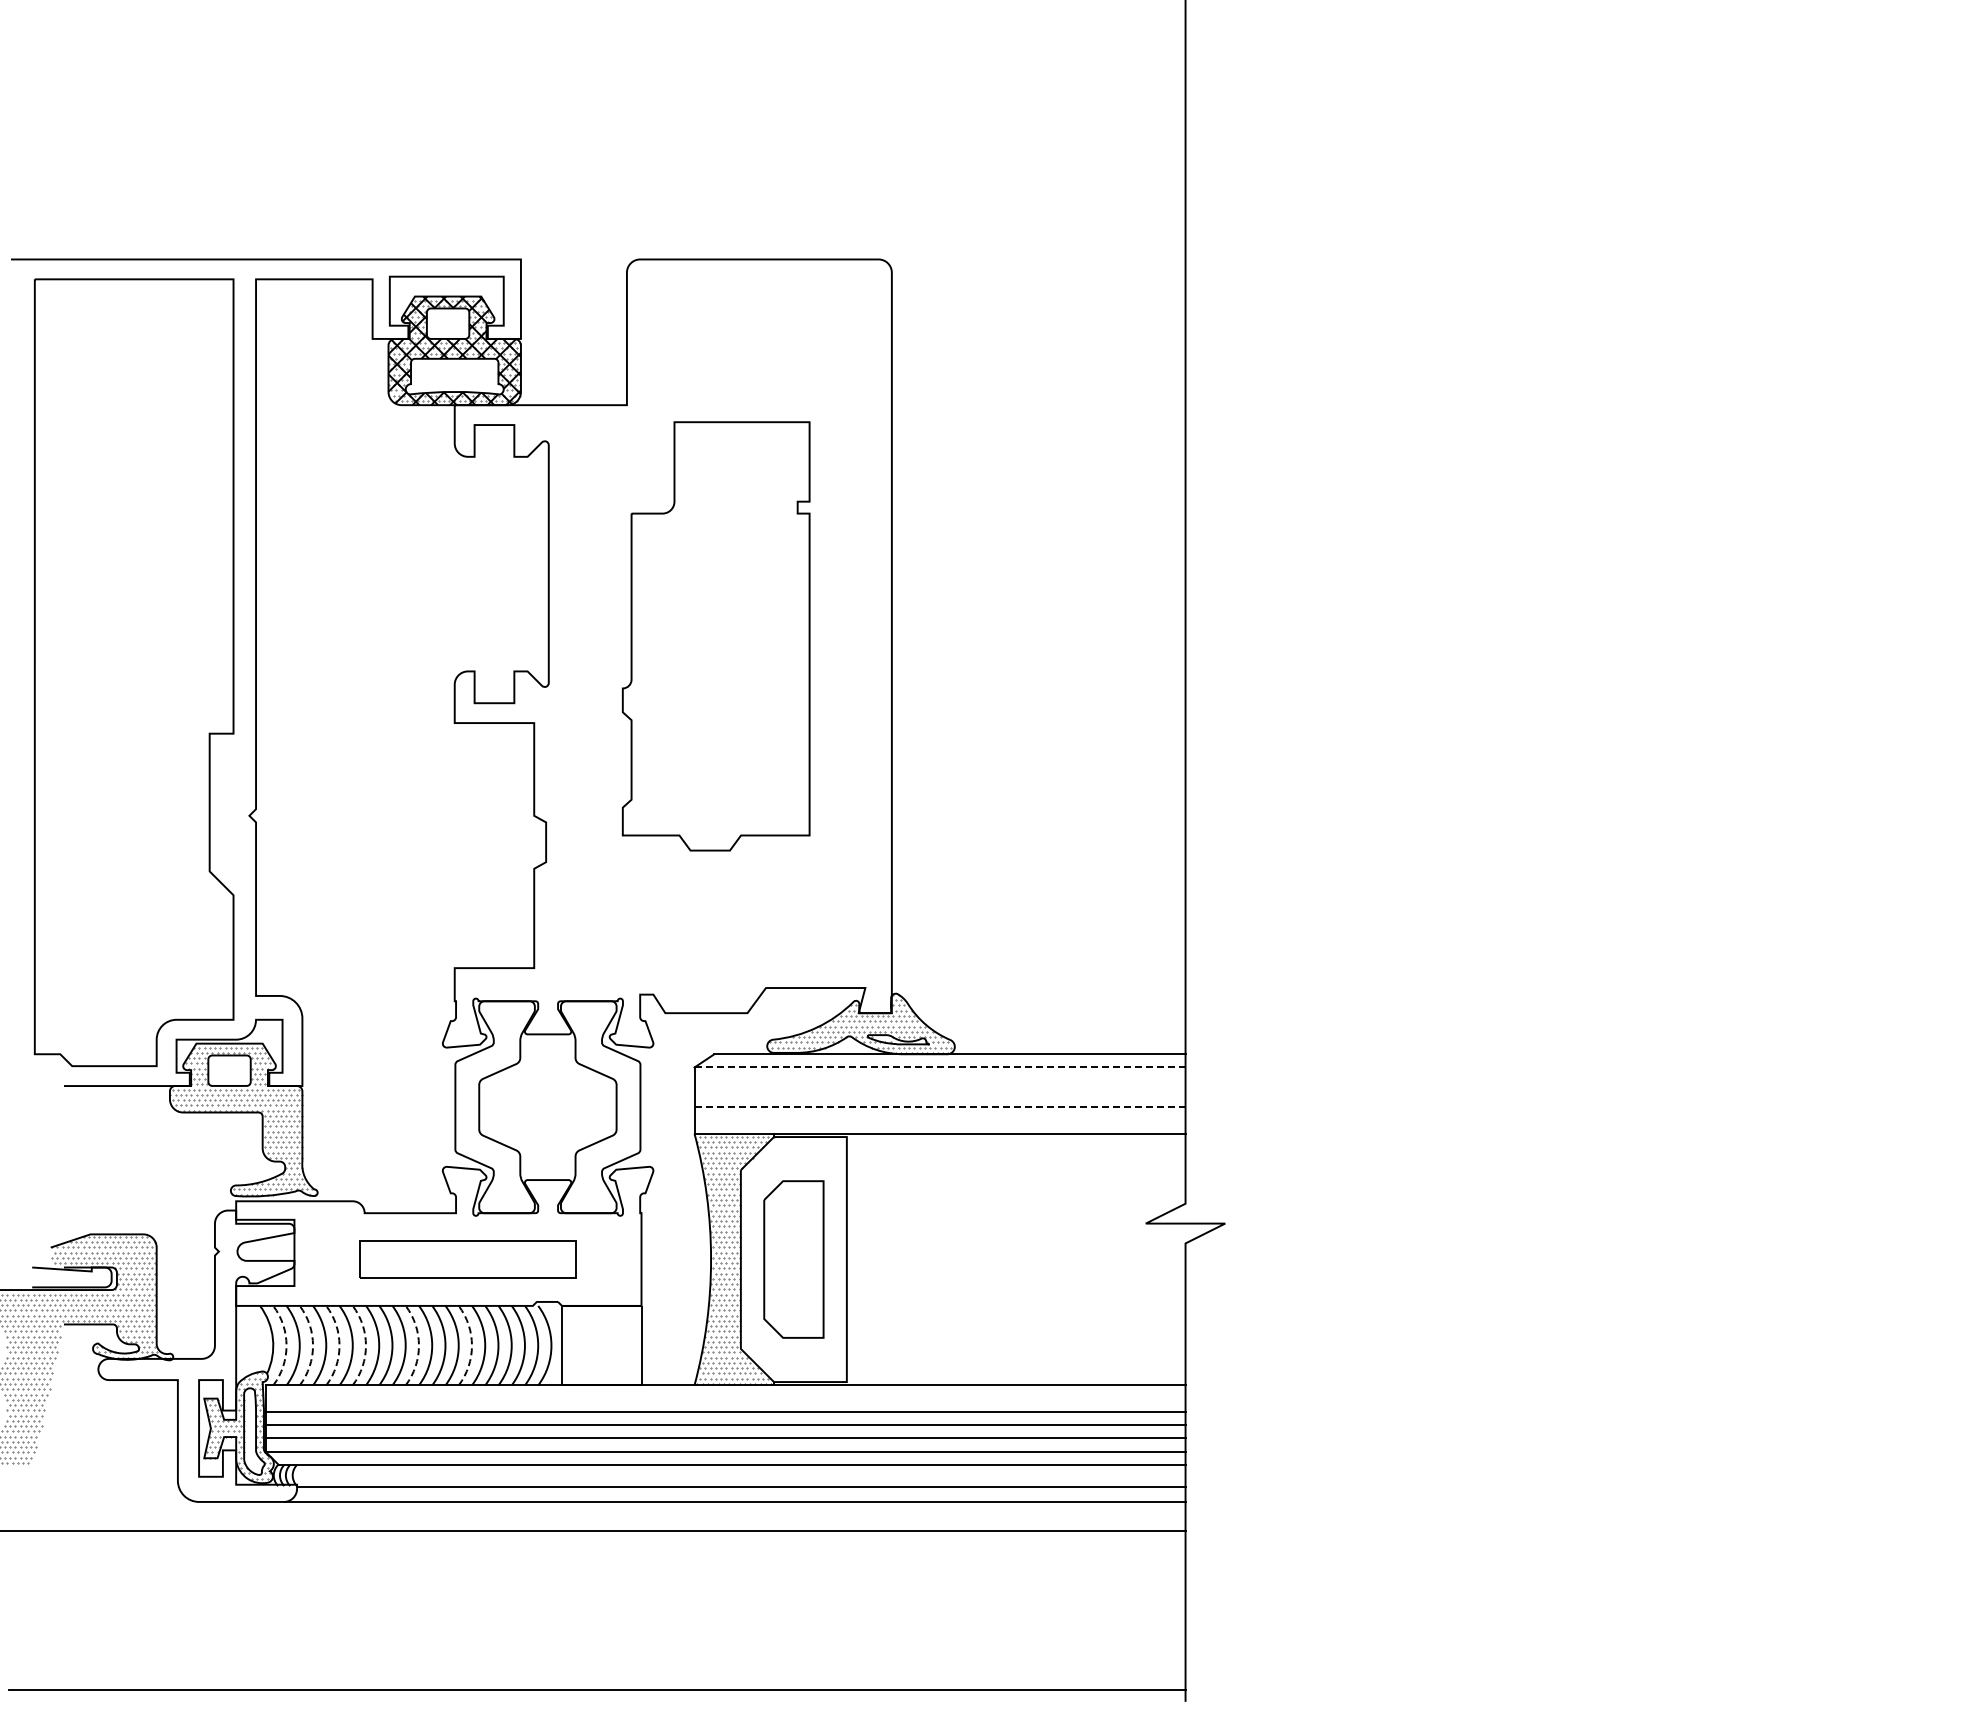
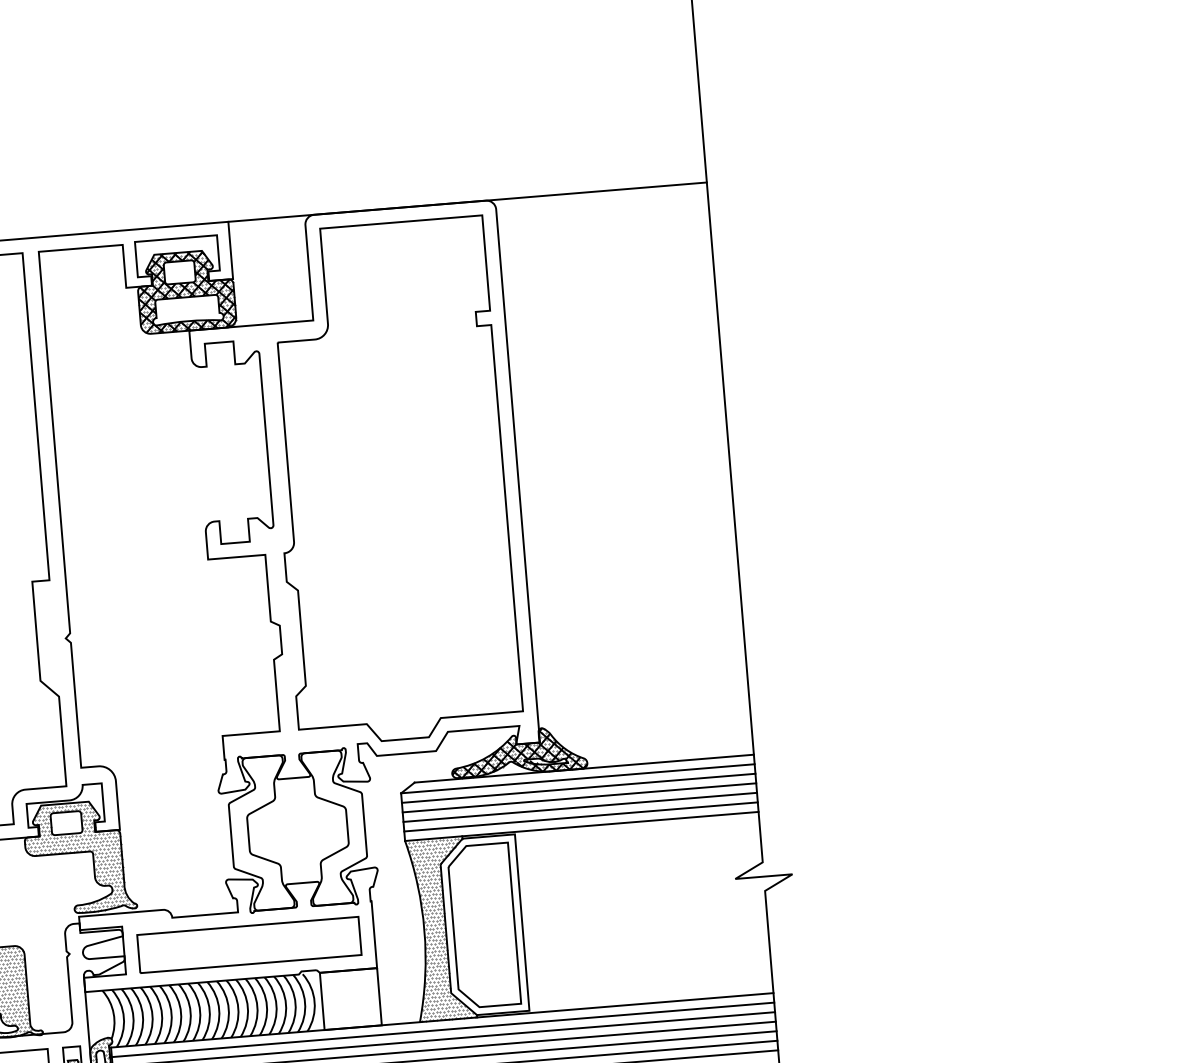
line: (852, 259) -> (467, 202), added
part: (715, 636) -> (390, 481), size x1.67
hatch: (860, 1023) -> (518, 751), added
line: (940, 1067) -> (578, 778), dashed -> solid
line: (939, 1080) -> (578, 788), added
line: (939, 1093) -> (579, 797), added
line: (940, 1107) -> (580, 807), dashed -> solid
line: (939, 1120) -> (580, 816), added
part: (467, 1259) -> (249, 945), size x1.43
part: (793, 1259) -> (483, 925), size x1.43
arc: (286, 1345) -> (123, 1017), dashed -> solid
arc: (313, 1345) -> (143, 1016), dashed -> solid
arc: (339, 1345) -> (162, 1014), dashed -> solid
arc: (365, 1345) -> (180, 1012), dashed -> solid
arc: (418, 1345) -> (218, 1009), dashed -> solid
arc: (471, 1345) -> (257, 1006), dashed -> solid
line: (725, 1398) -> (443, 1029), added

